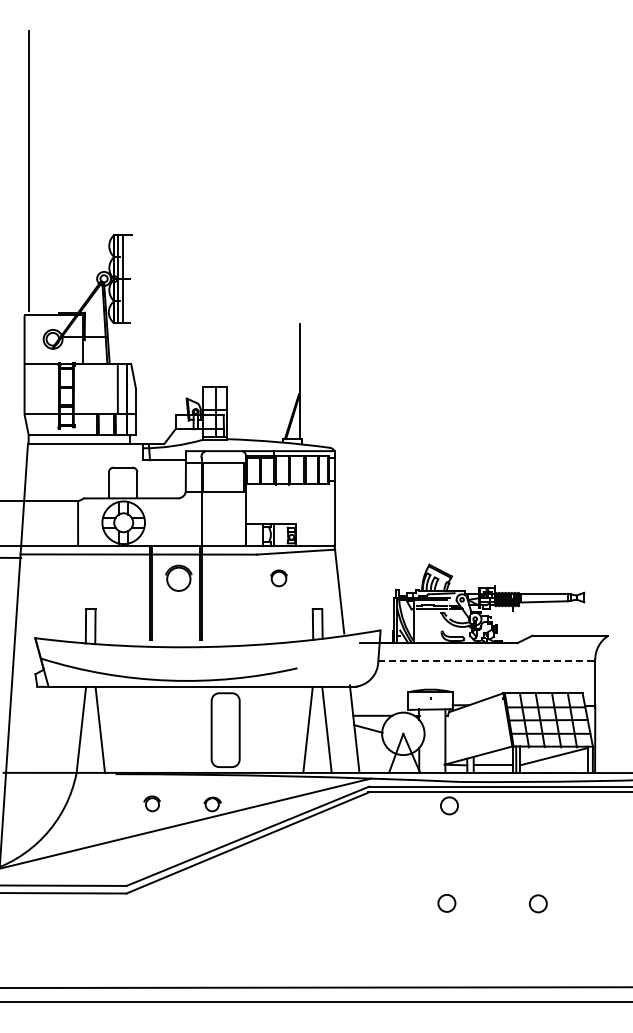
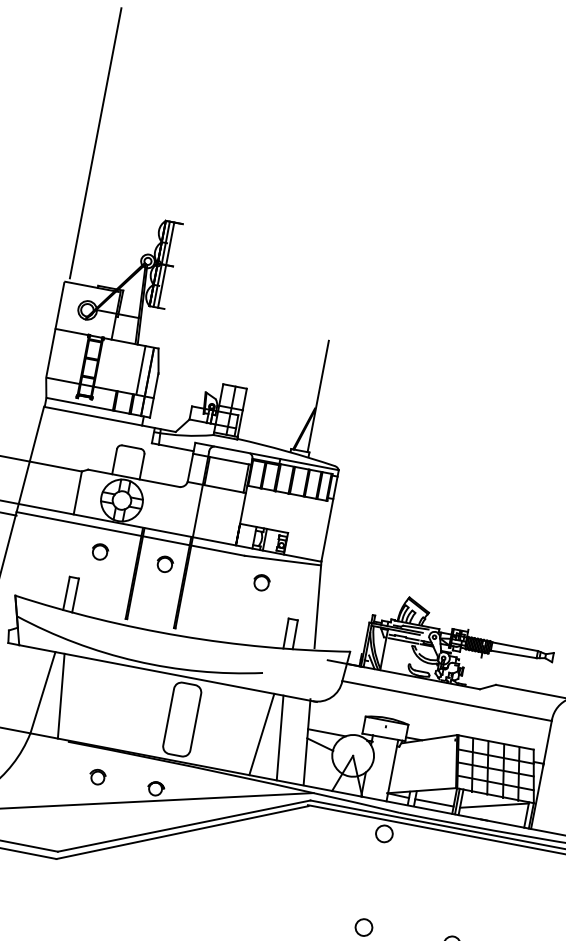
part: (111, 578) -> (99, 552), added
part: (178, 578) -> (164, 564), size x0.62
line: (487, 661) -> (447, 701), dashed -> solid

